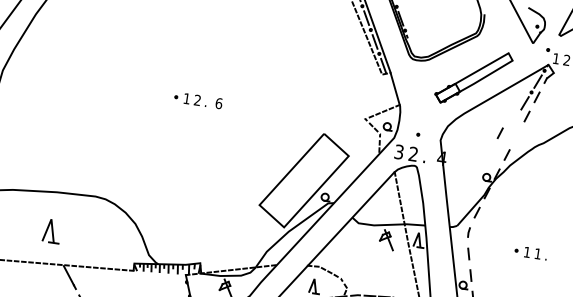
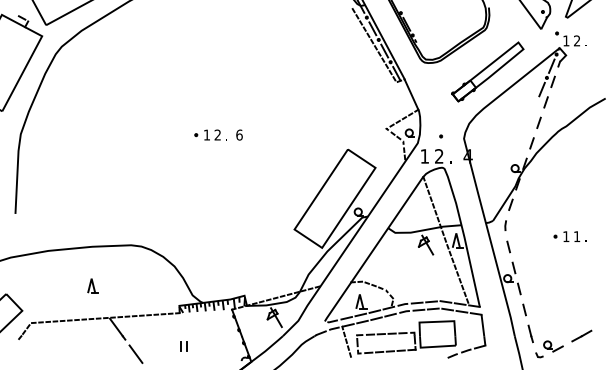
line: (499, 132) -> (538, 122), moved
text: (398, 152) -> (424, 156), 3 -> 1
part: (51, 230) -> (92, 285), size x0.62

